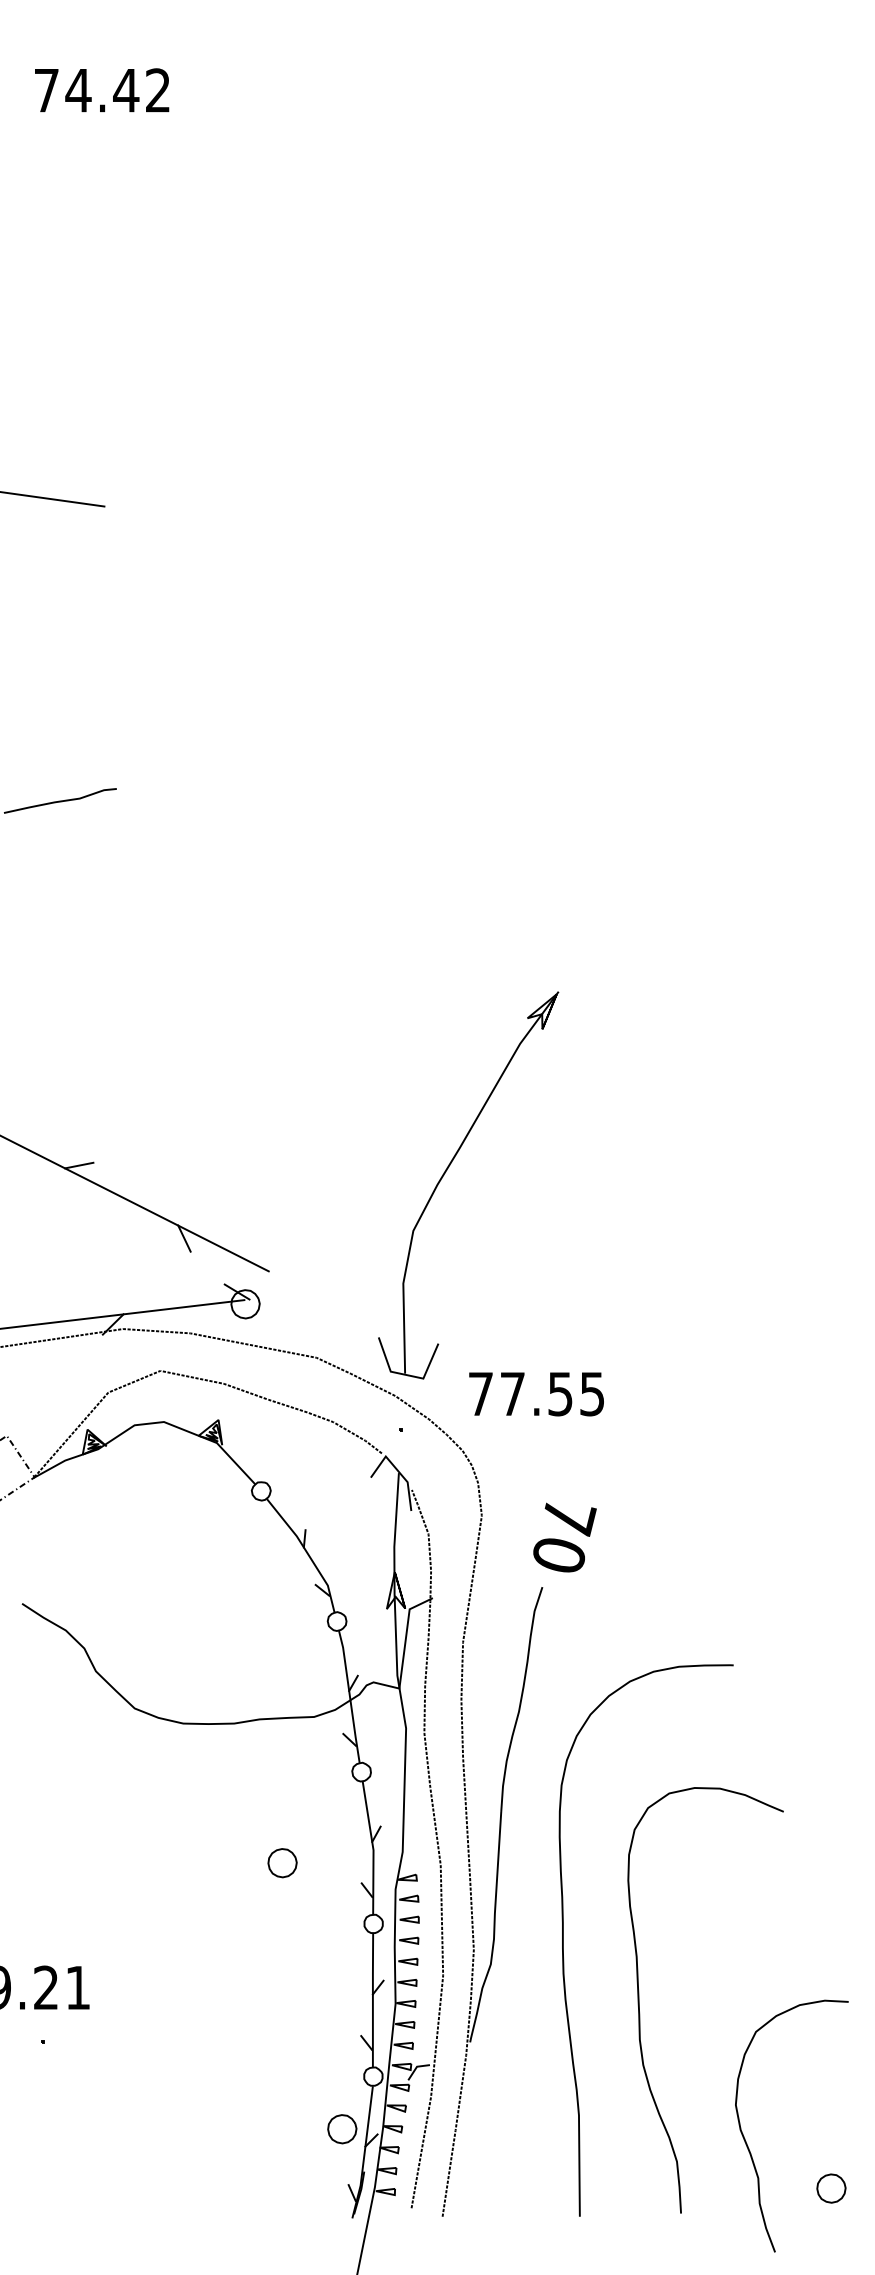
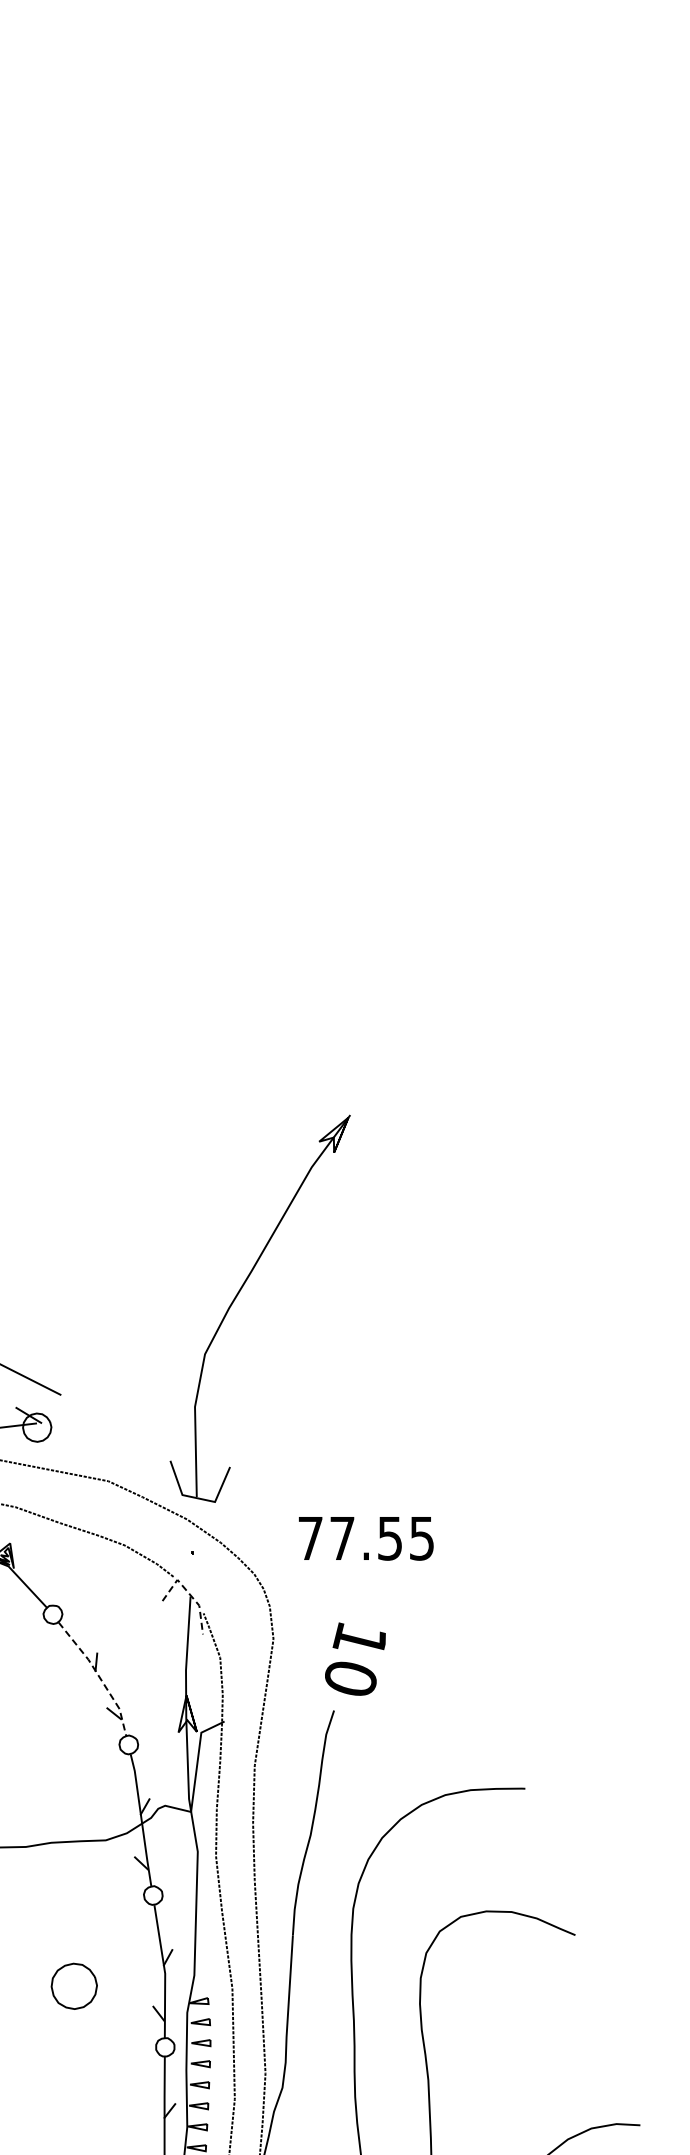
text: (536, 1394) -> (366, 1538), moved
line: (398, 1470) -> (190, 1593), solid -> dashed
text: (568, 1517) -> (360, 1640), 70 -> 10
line: (307, 1552) -> (99, 1675), solid -> dashed
part: (282, 1863) -> (74, 1986), size x1.6

